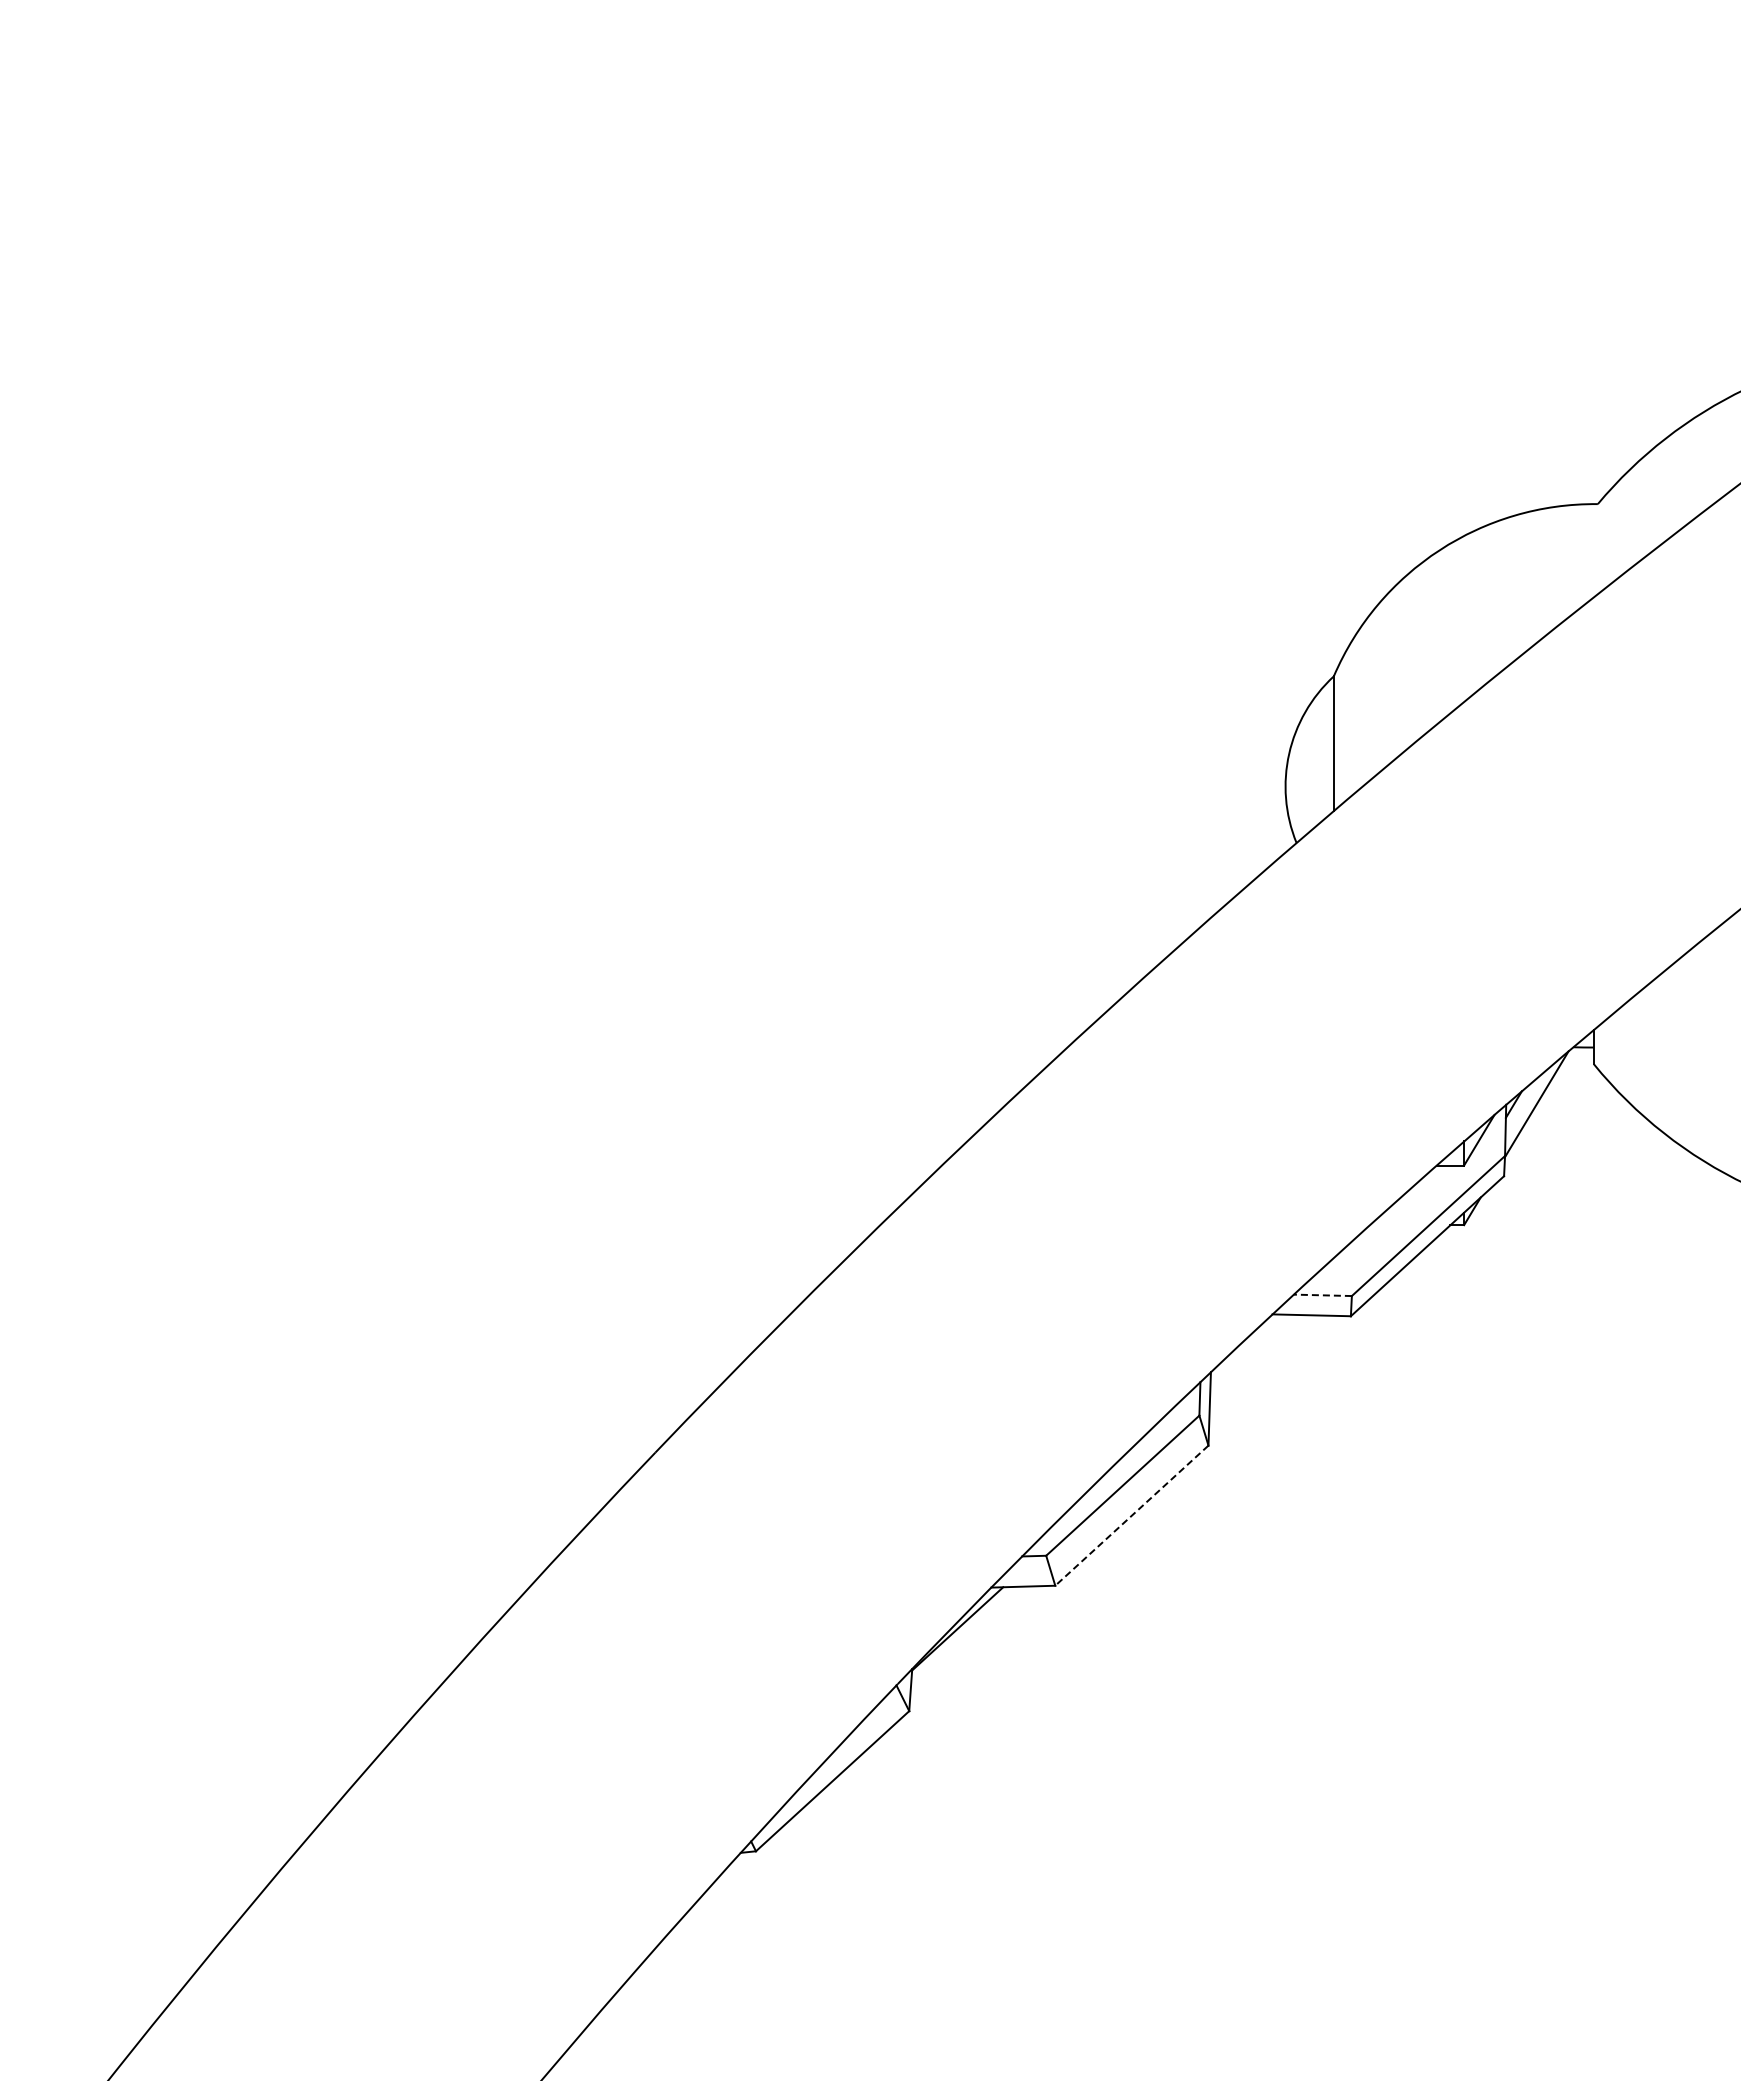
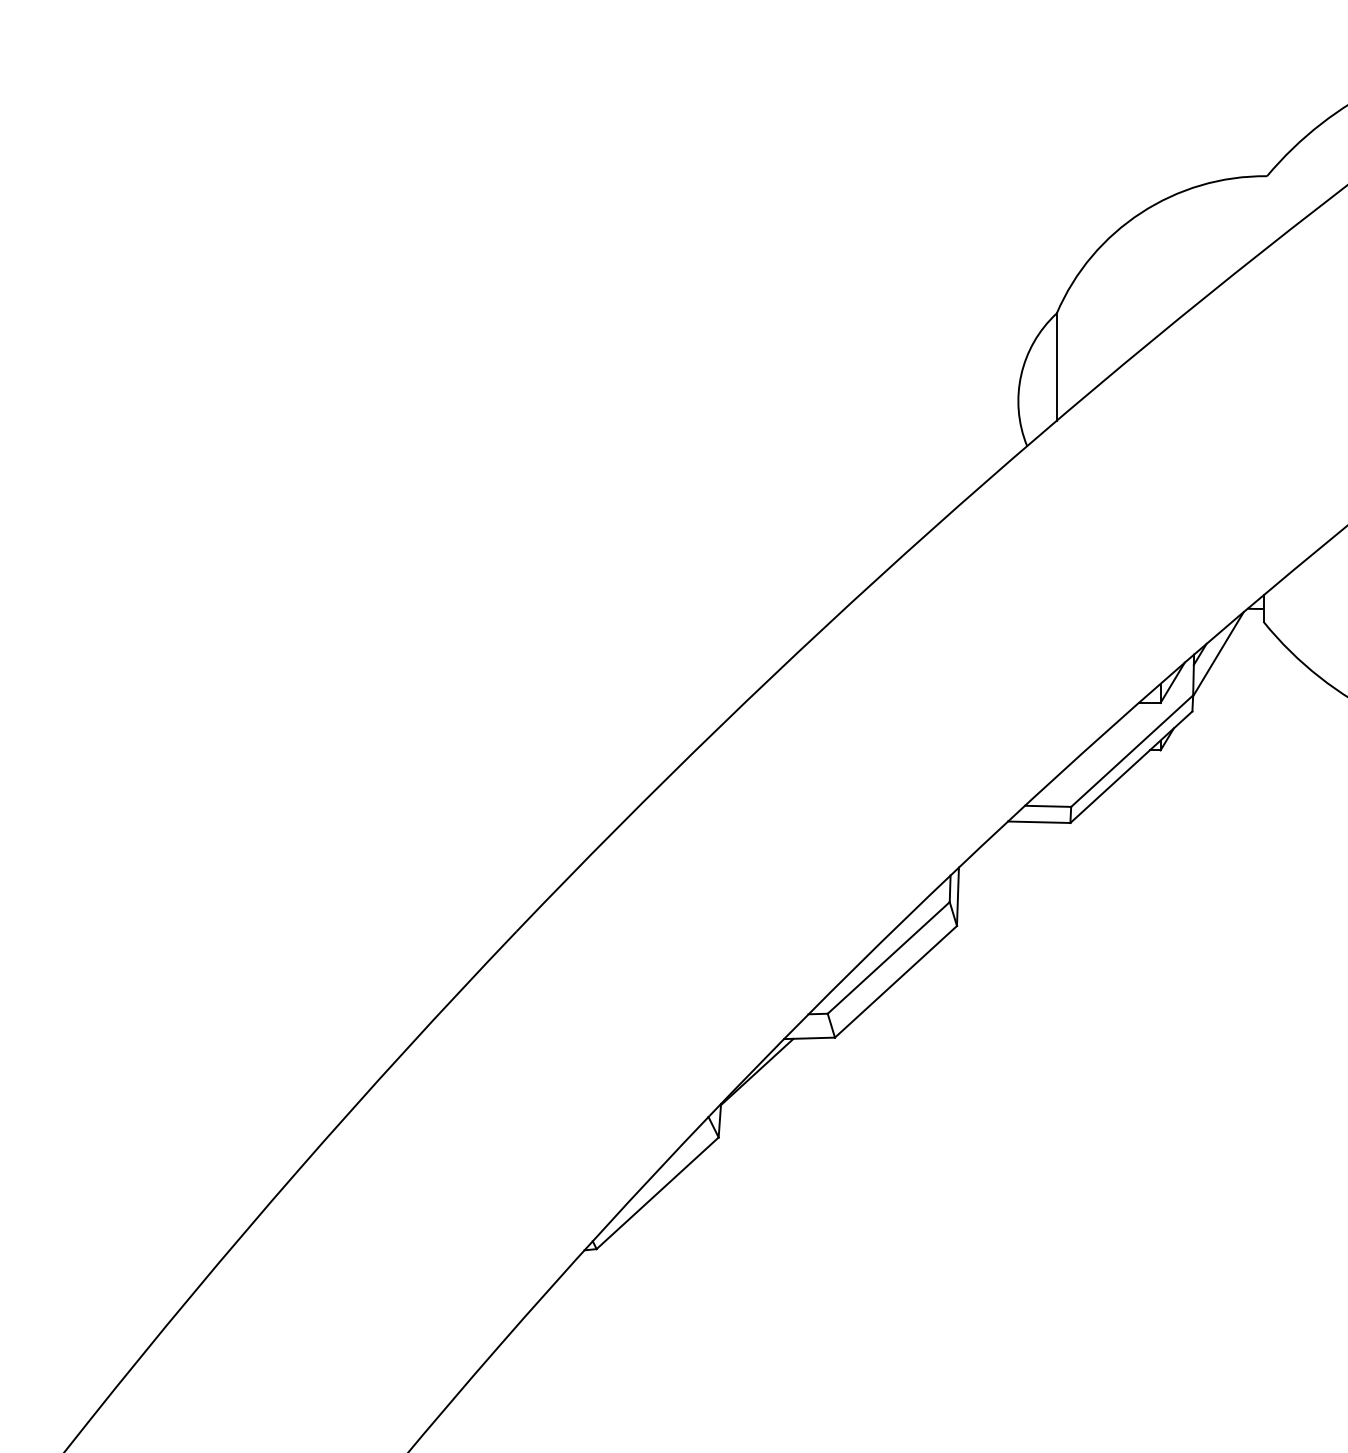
line: (1322, 1295) -> (1047, 806), dashed -> solid
line: (1131, 1515) -> (895, 981), dashed -> solid

